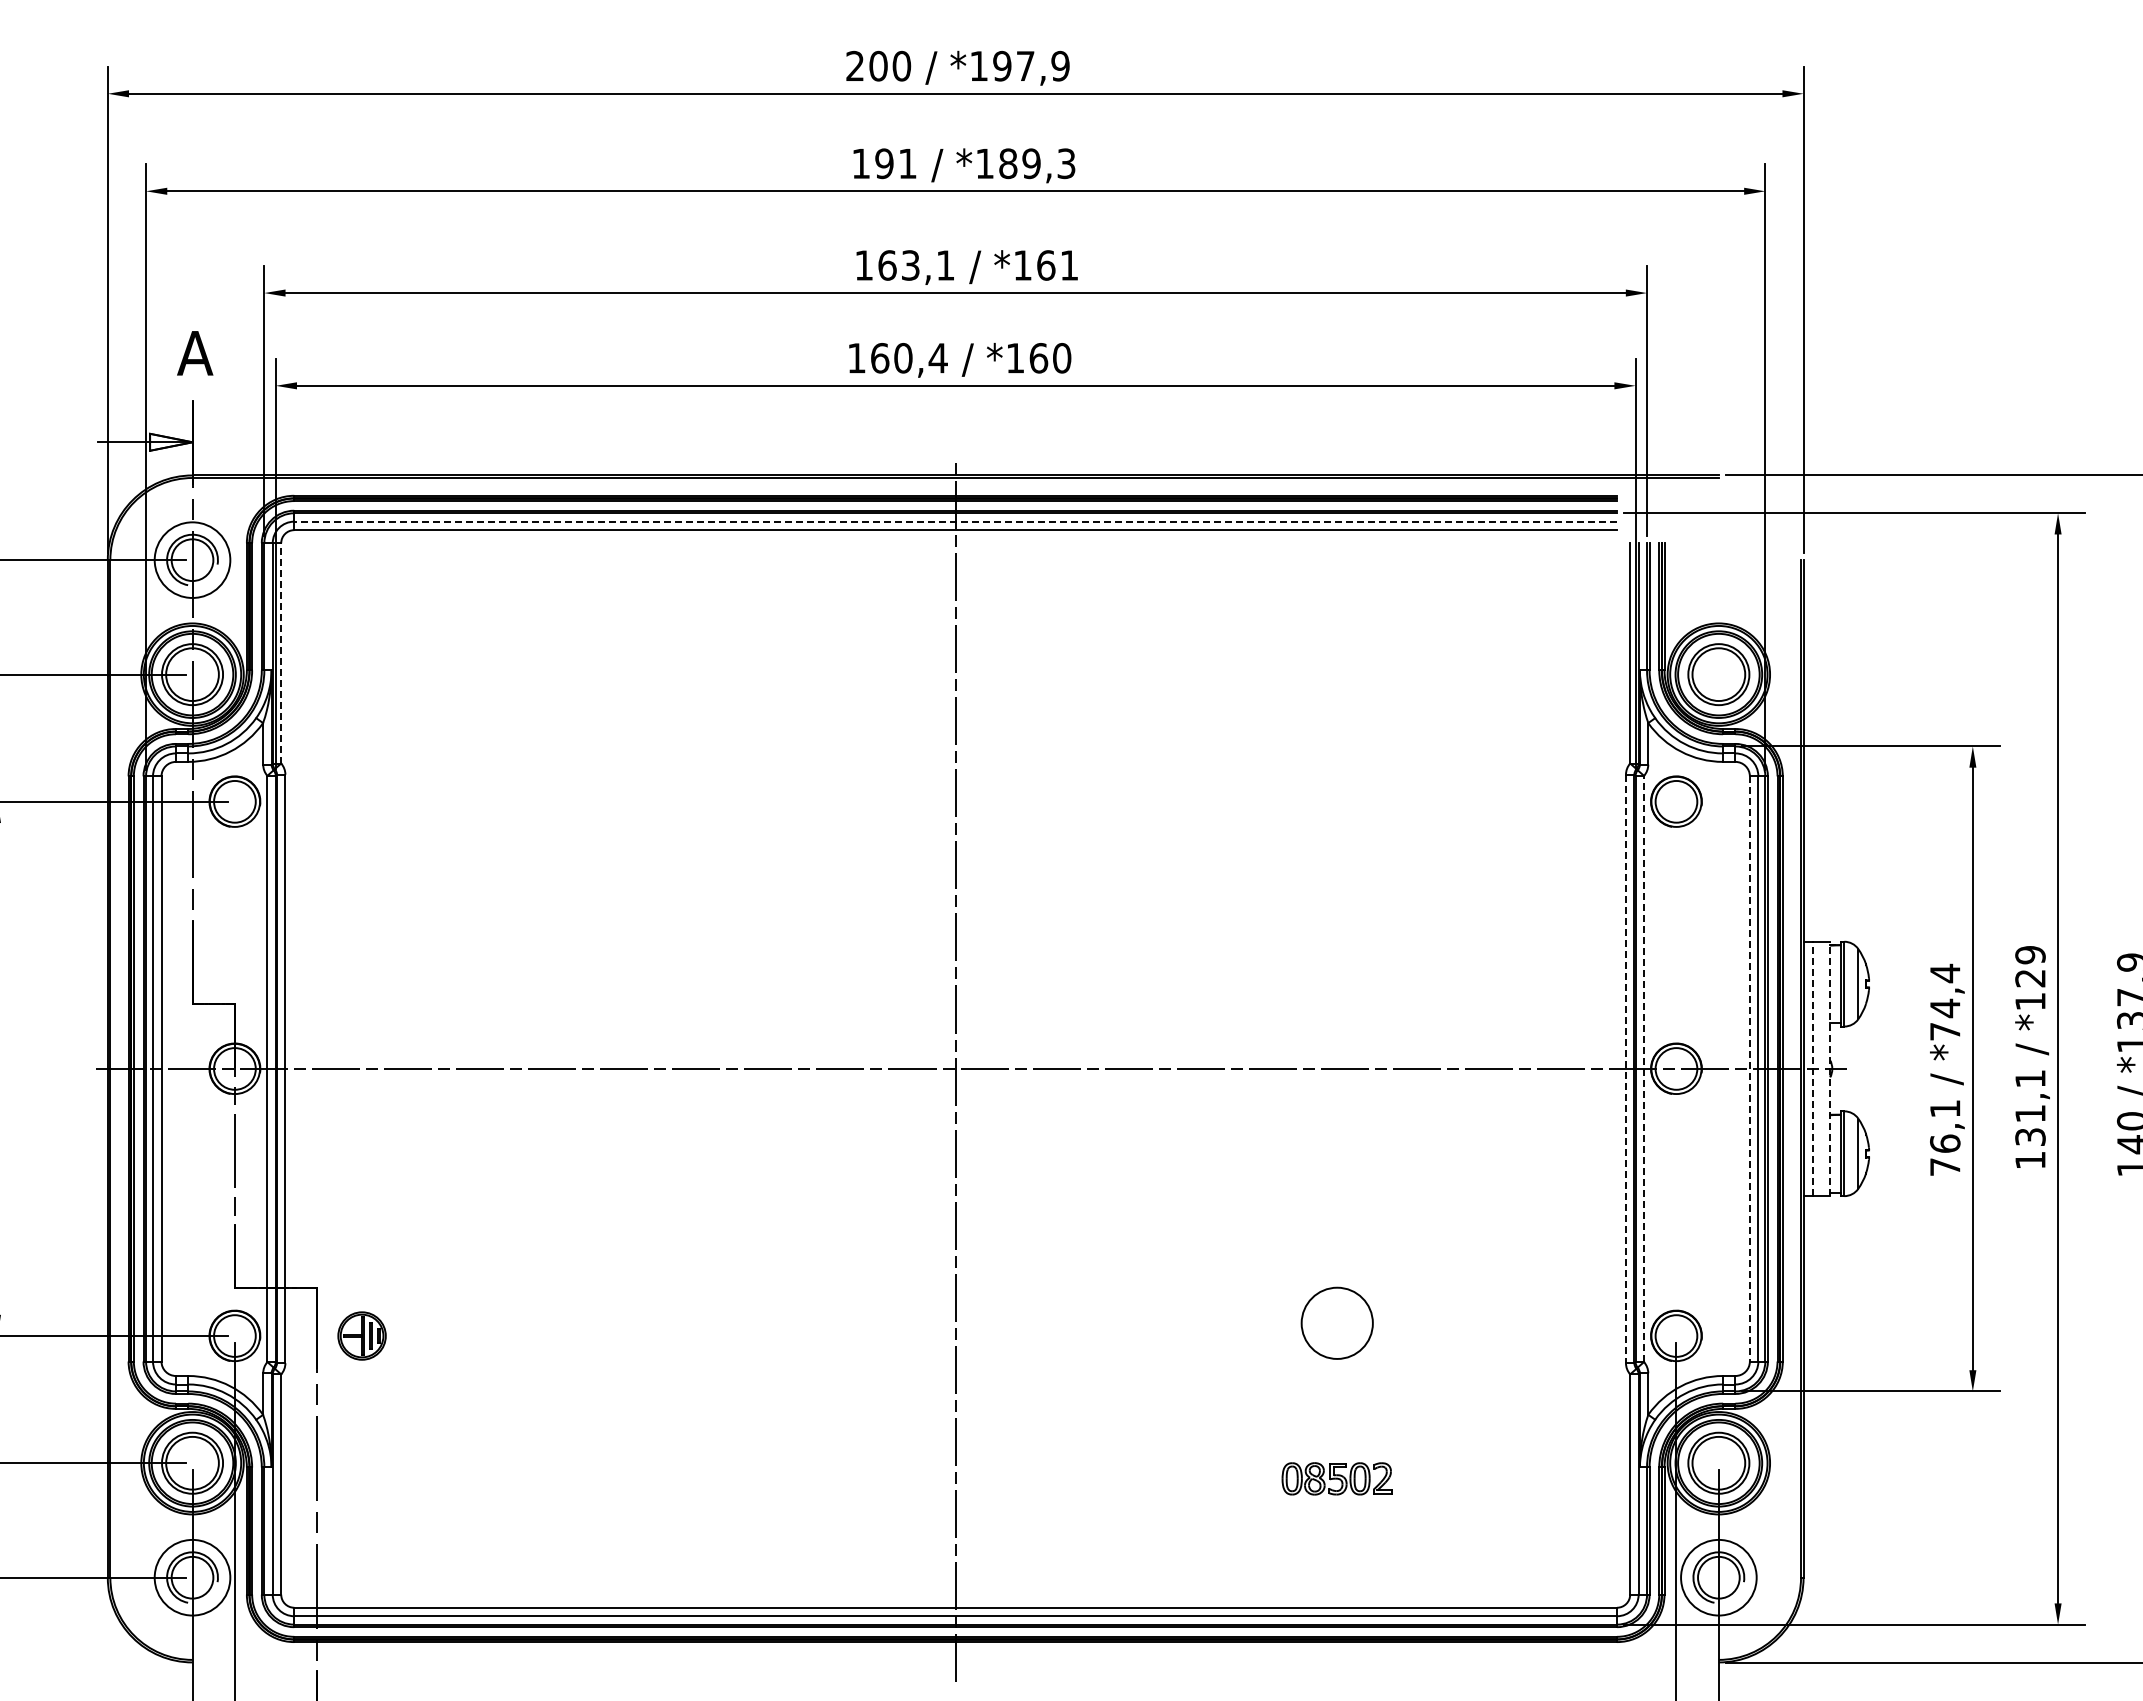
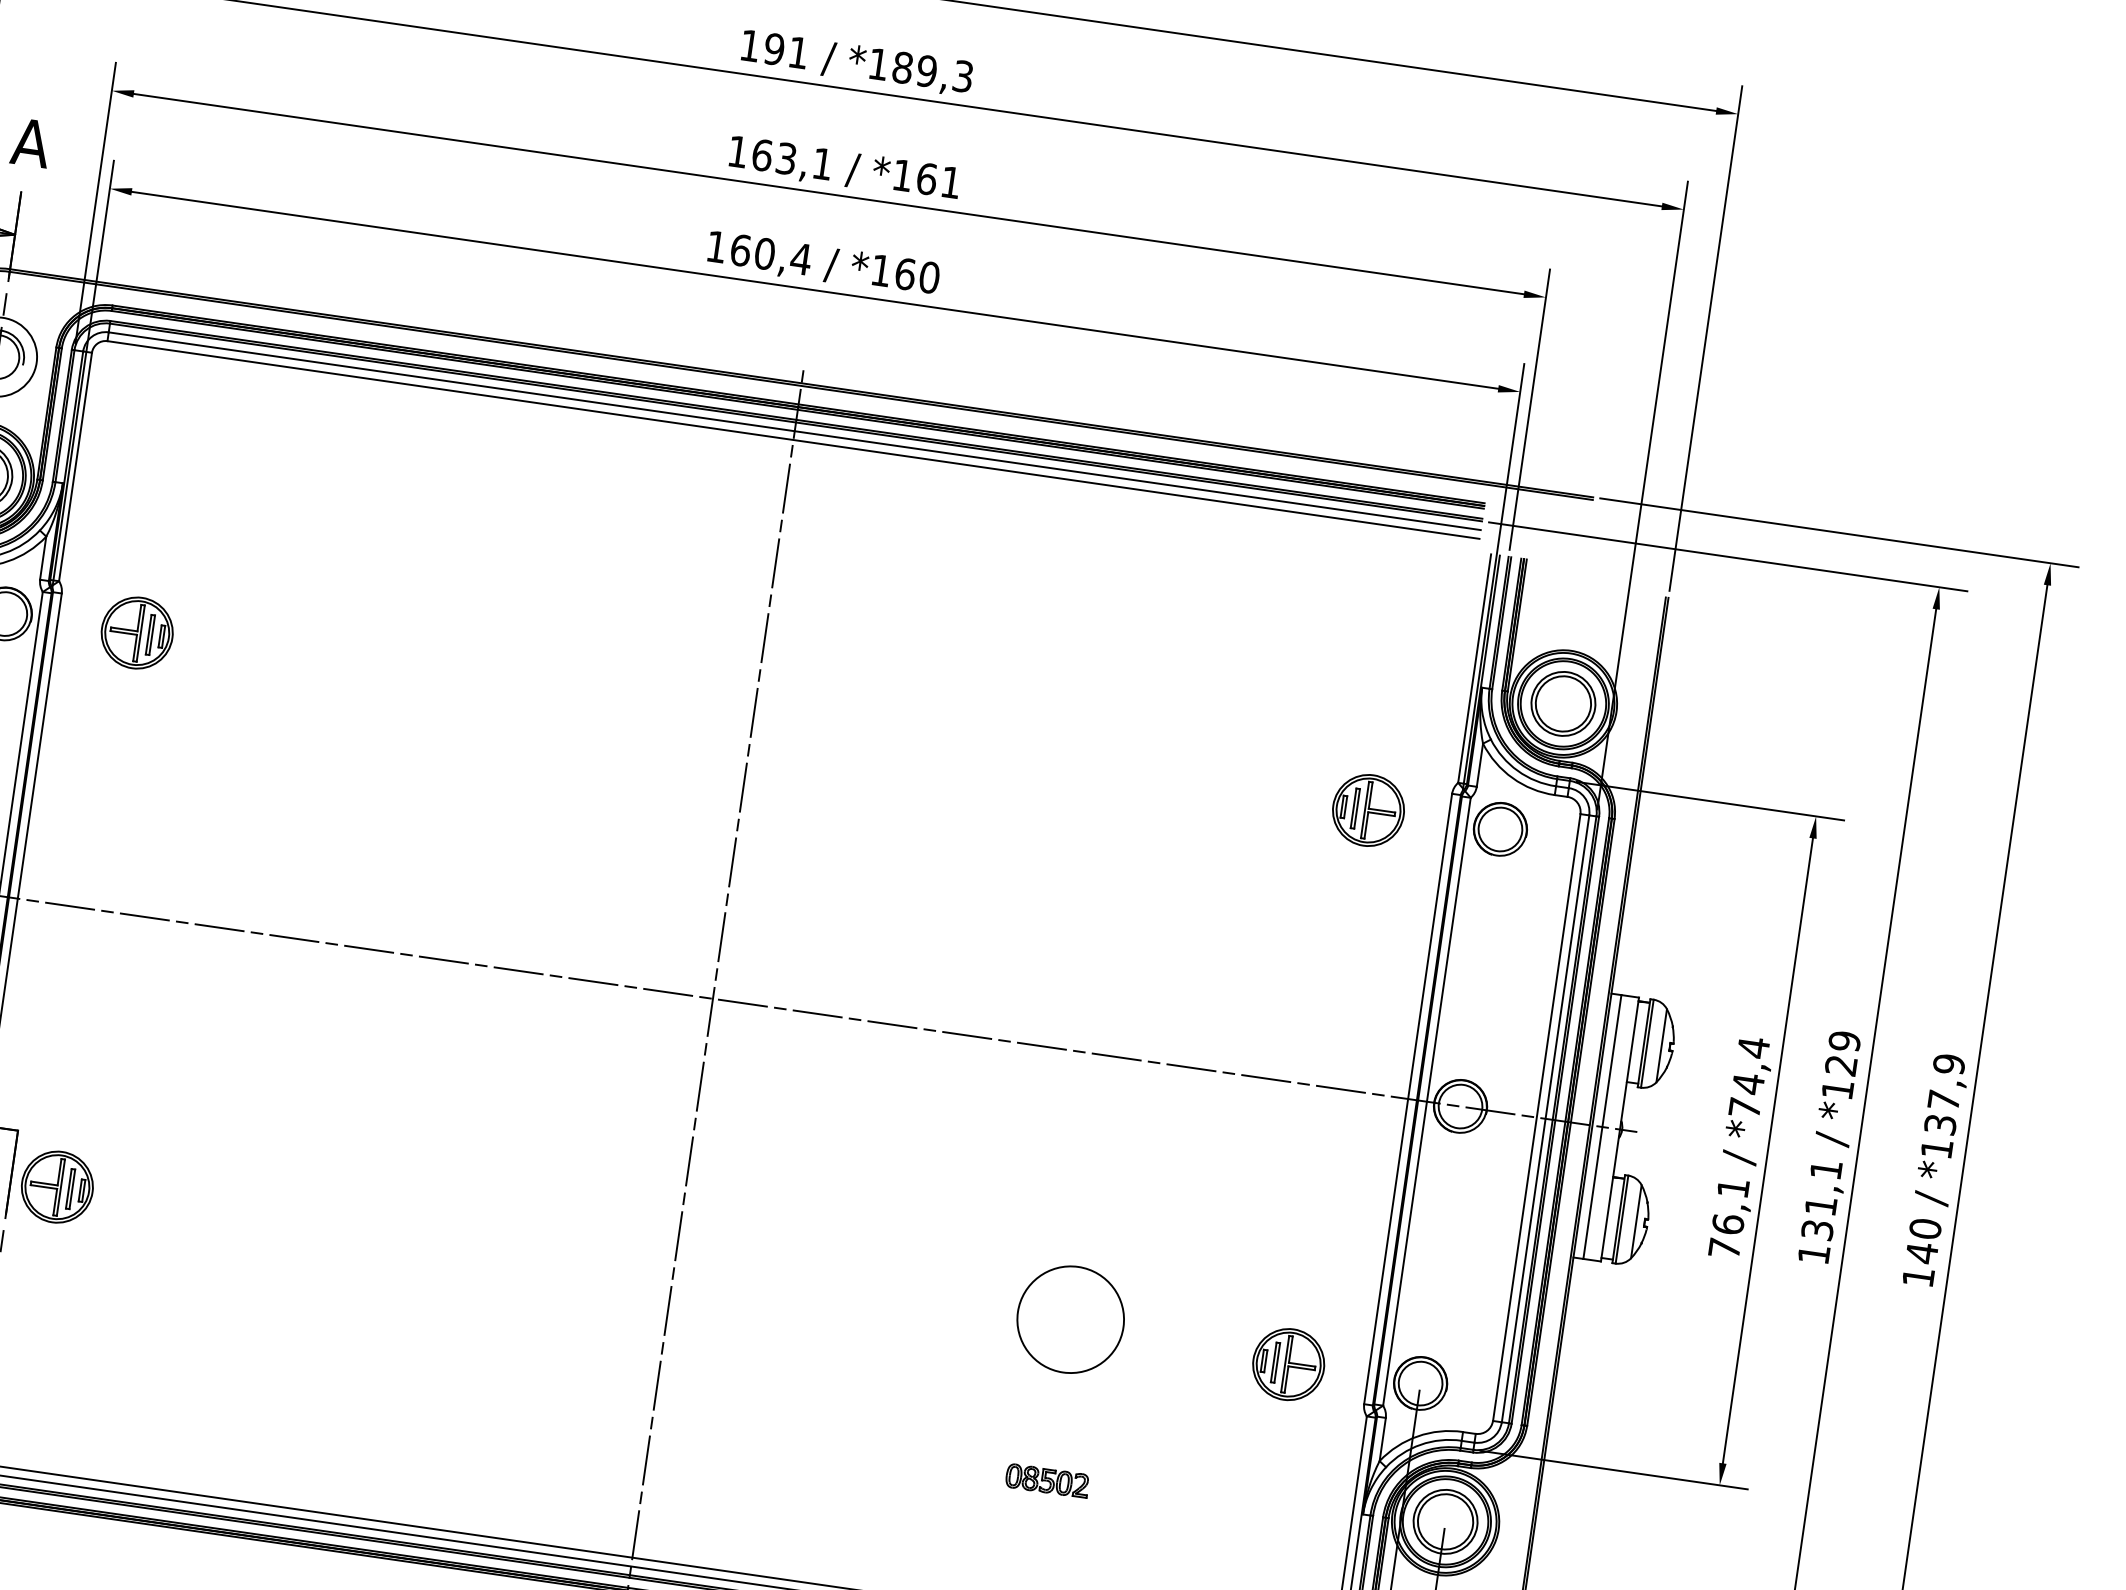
line: (955, 521) -> (794, 431), dashed -> solid
line: (281, 652) -> (75, 466), dashed -> solid
part: (361, 801) -> (136, 632), added
part: (1549, 801) -> (1368, 810), added
line: (1644, 1068) -> (1427, 1101), dashed -> solid
line: (1749, 1068) -> (1536, 1117), dashed -> solid
line: (1813, 1068) -> (1602, 1126), dashed -> solid
line: (1830, 1068) -> (1620, 1129), dashed -> solid
line: (1625, 1069) -> (1407, 1099), dashed -> solid
circle: (1337, 1323) -> (1070, 1319), size x1.43
part: (361, 1335) -> (56, 1186), size x1.43
part: (1549, 1335) -> (1289, 1364), added
part: (1336, 1478) -> (1046, 1480), size x0.71

